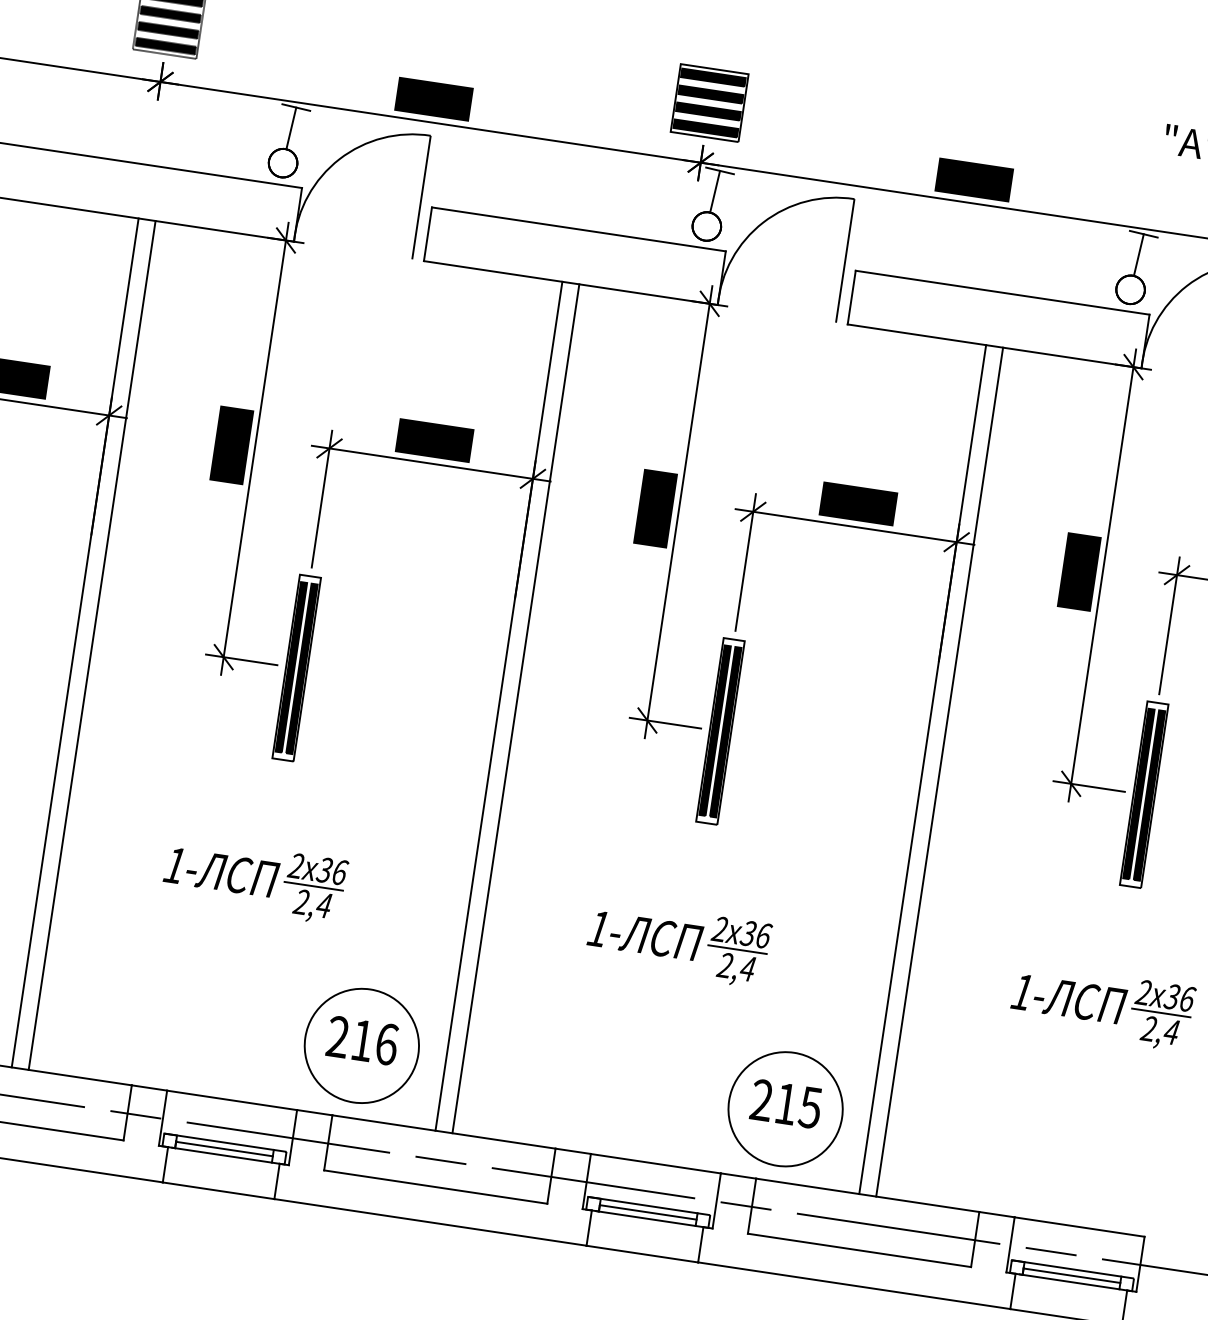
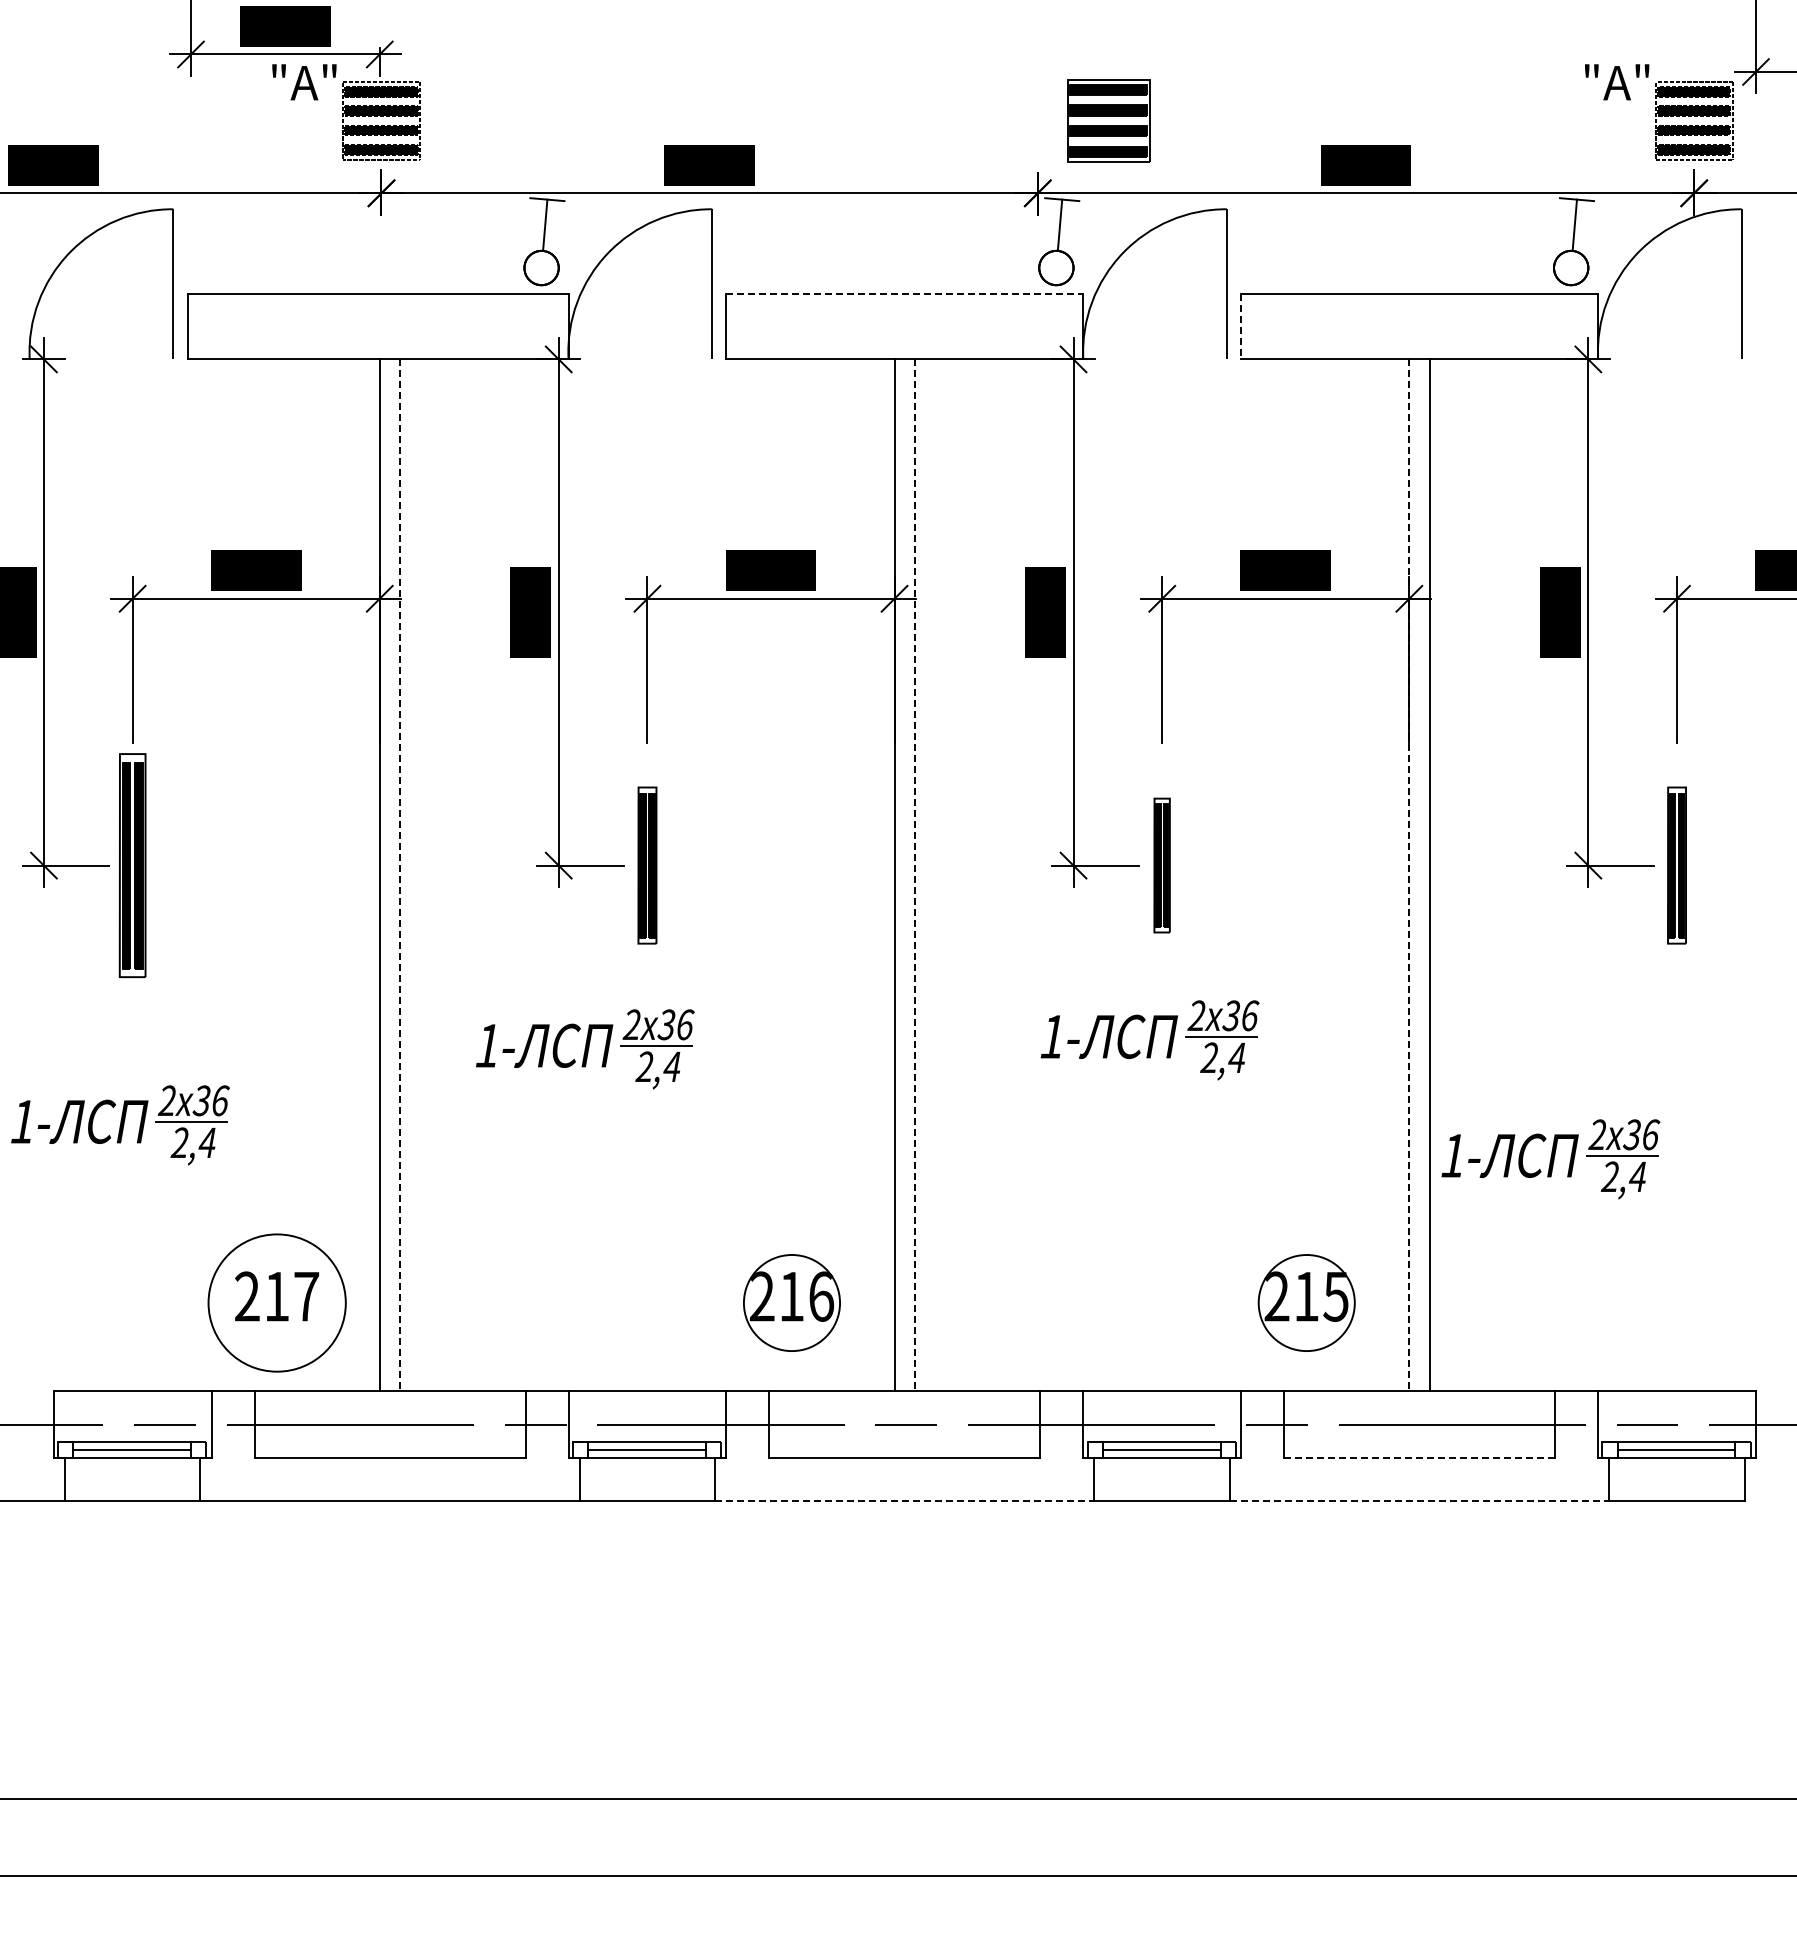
part: (709, 102) -> (1108, 120), moved
line: (579, 229) -> (905, 294), solid -> dashed
line: (852, 297) -> (1241, 326), solid -> dashed
line: (92, 645) -> (400, 875), solid -> dashed
part: (296, 668) -> (647, 865), size x0.7
line: (516, 709) -> (915, 875), solid -> dashed
part: (719, 731) -> (1161, 865), size x0.6
line: (922, 769) -> (1409, 875), solid -> dashed
part: (1143, 794) -> (1676, 865), size x0.7
part: (254, 880) -> (585, 1049), moved
part: (678, 943) -> (1149, 1040), moved
part: (1101, 1007) -> (1550, 1159), moved
circle: (361, 1045) -> (791, 1302), size x0.7
circle: (785, 1108) -> (1306, 1302), size x0.7
line: (430, 1222) -> (904, 1500), solid -> dashed
line: (859, 1250) -> (1419, 1457), solid -> dashed
line: (854, 1285) -> (1419, 1500), solid -> dashed

